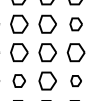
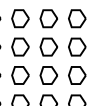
part: (76, 24) -> (77, 18), size x1.43
part: (19, 81) -> (20, 75), size x1.43
part: (76, 81) -> (77, 75), size x1.67

